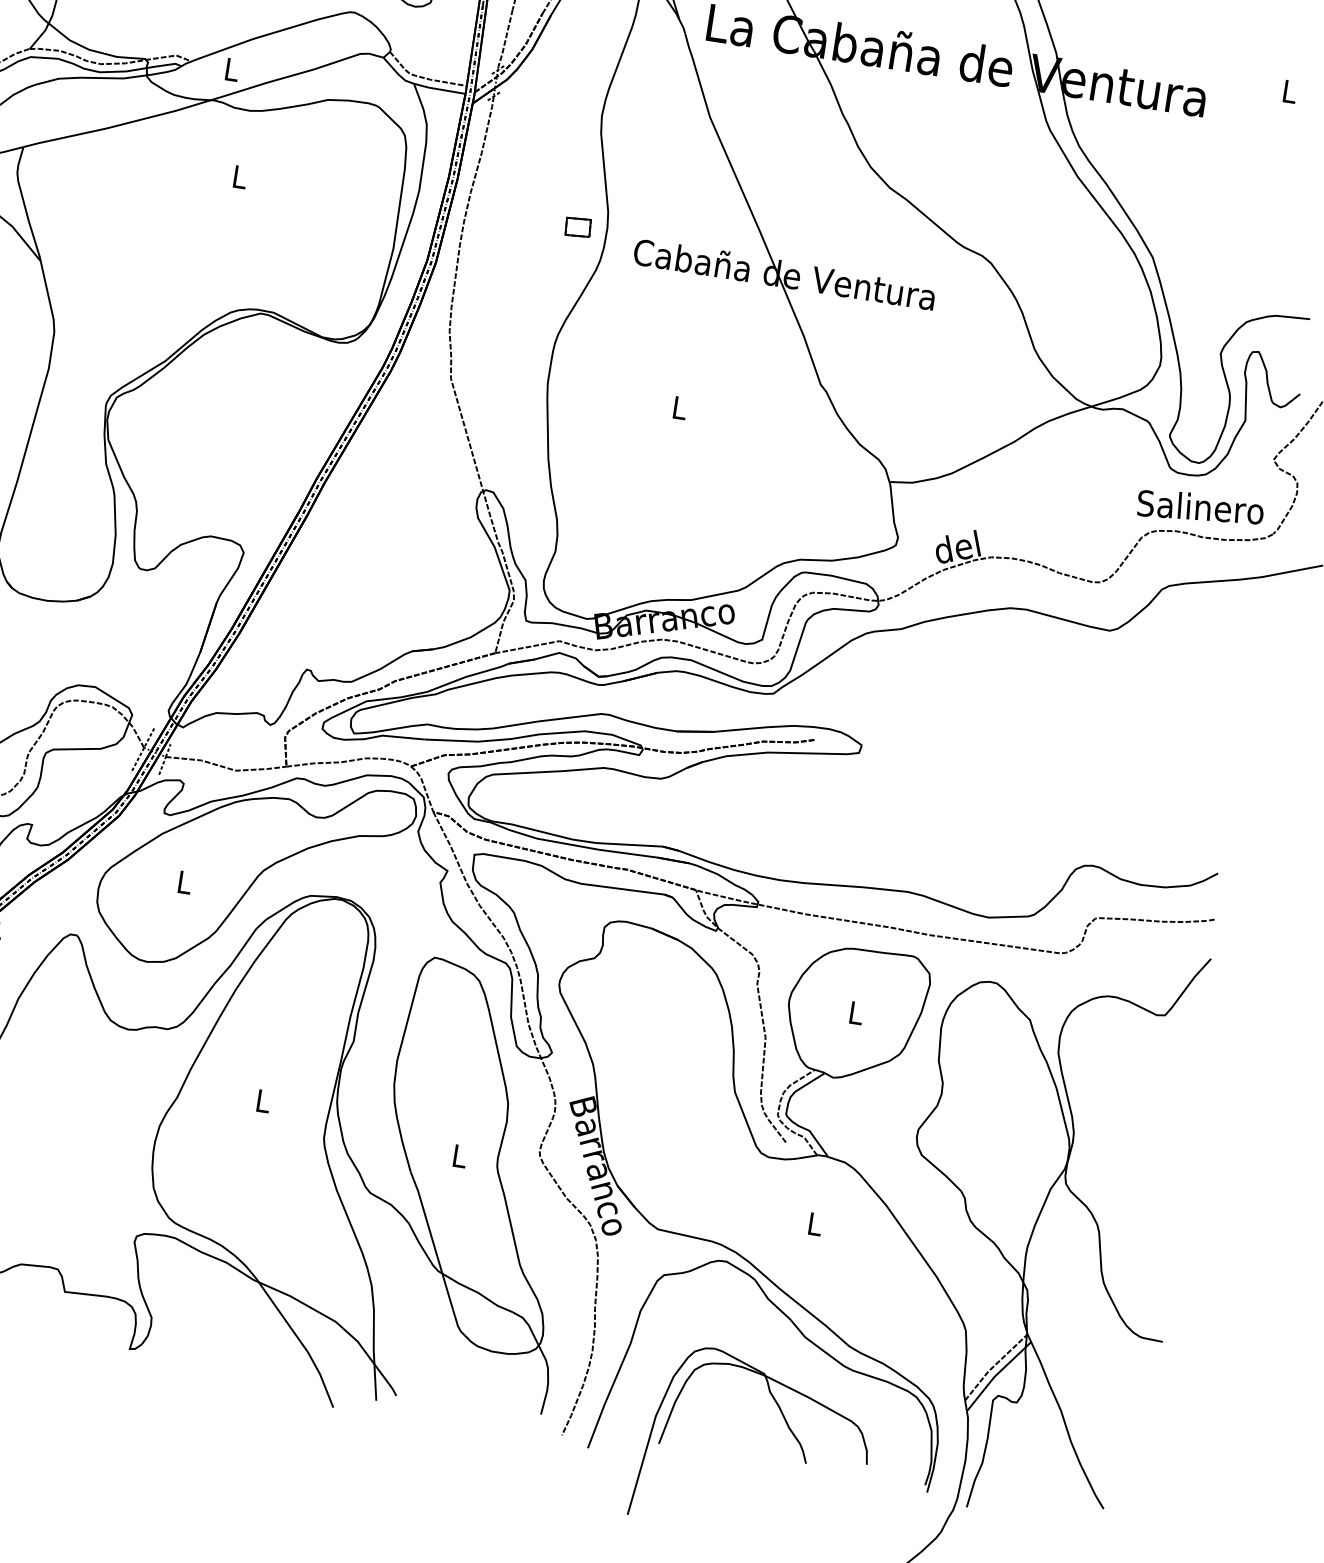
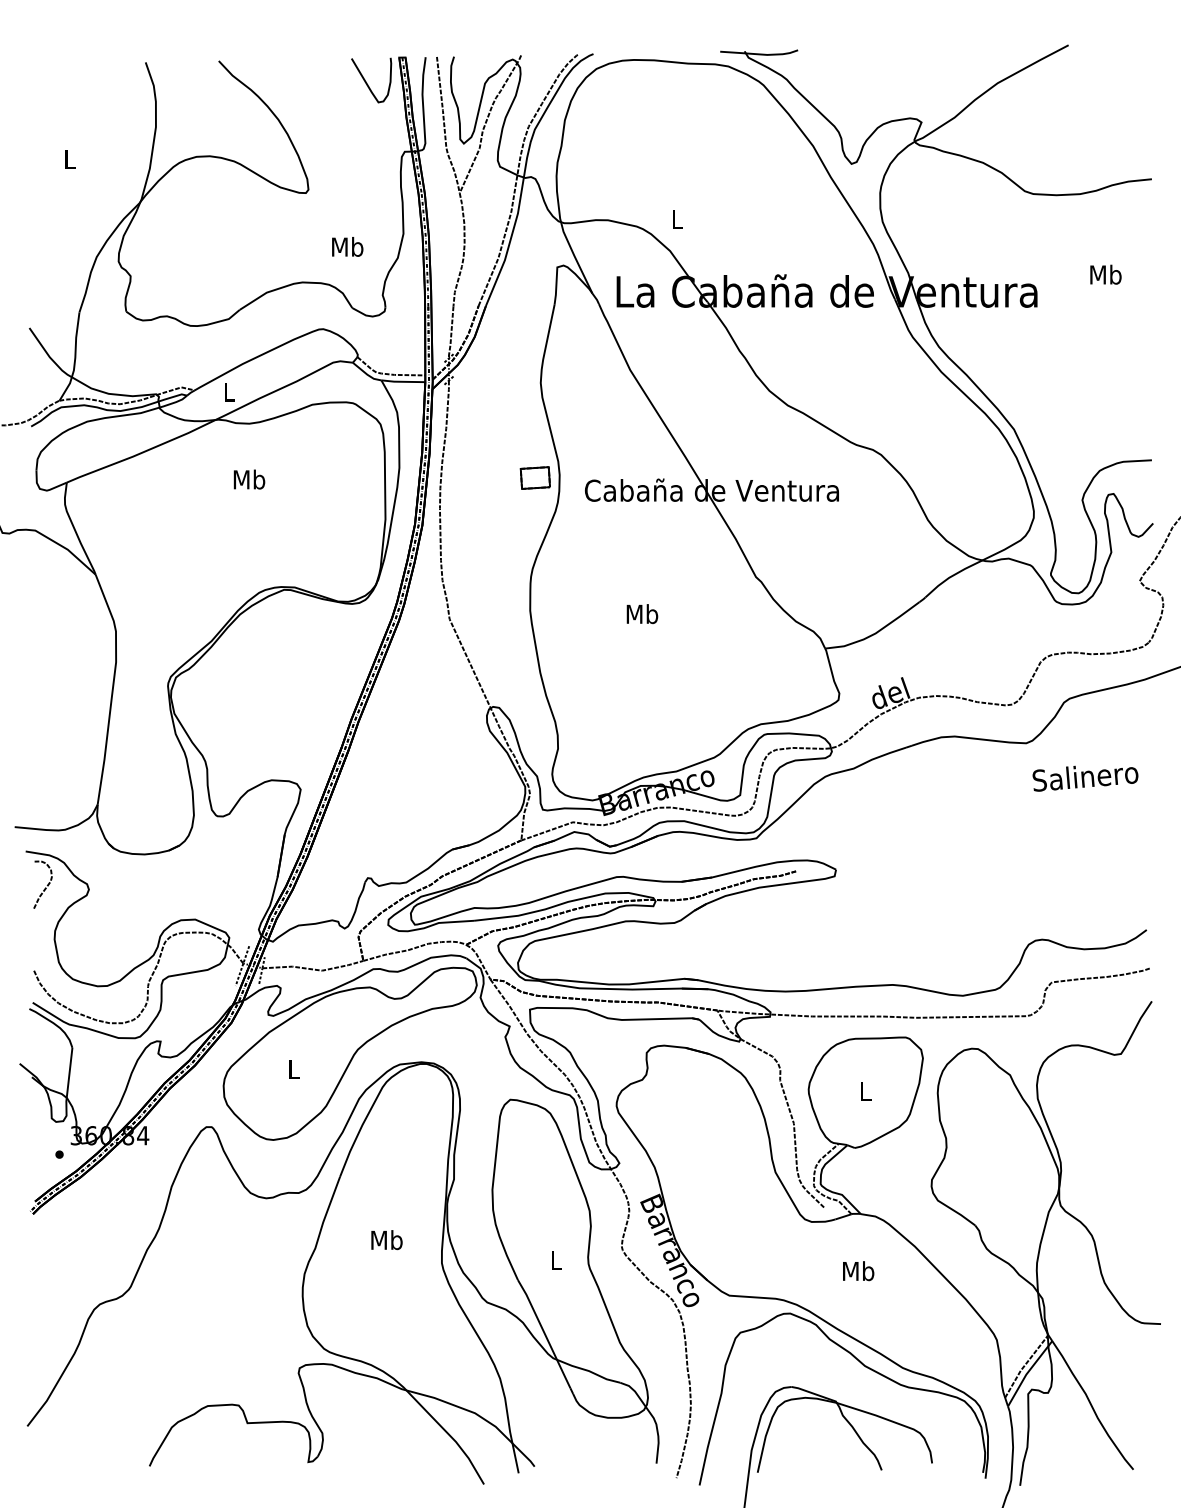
text: (1289, 91) -> (1105, 274), L -> Mb
text: (239, 176) -> (249, 479), L -> Mb
part: (578, 226) -> (535, 477), size x1.4
text: (679, 408) -> (642, 614), L -> Mb
text: (1200, 509) -> (1085, 778), moved
text: (262, 1101) -> (386, 1240), L -> Mb
text: (814, 1224) -> (858, 1271), L -> Mb

